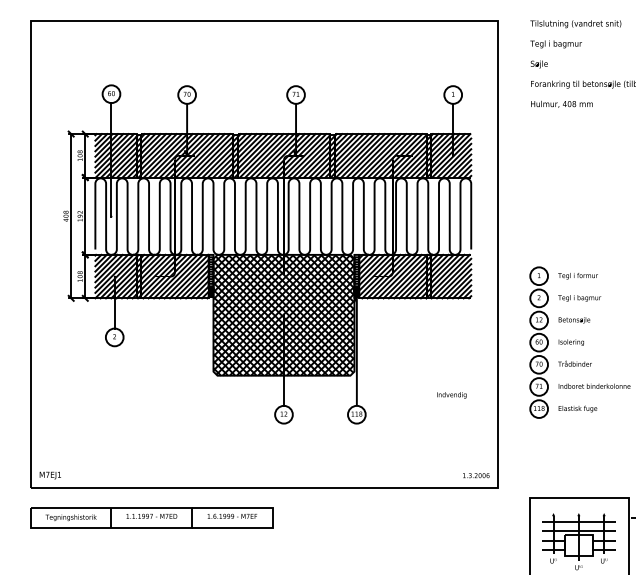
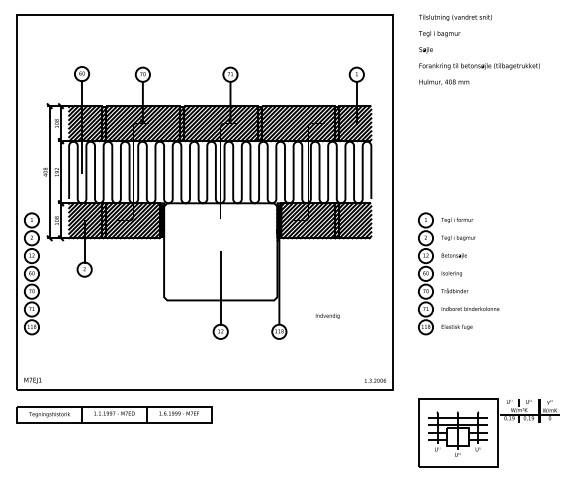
hatch: (283, 314) -> (220, 251), removed
part: (48, 342) -> (31, 273), added
text: (451, 394) -> (327, 315), moved

